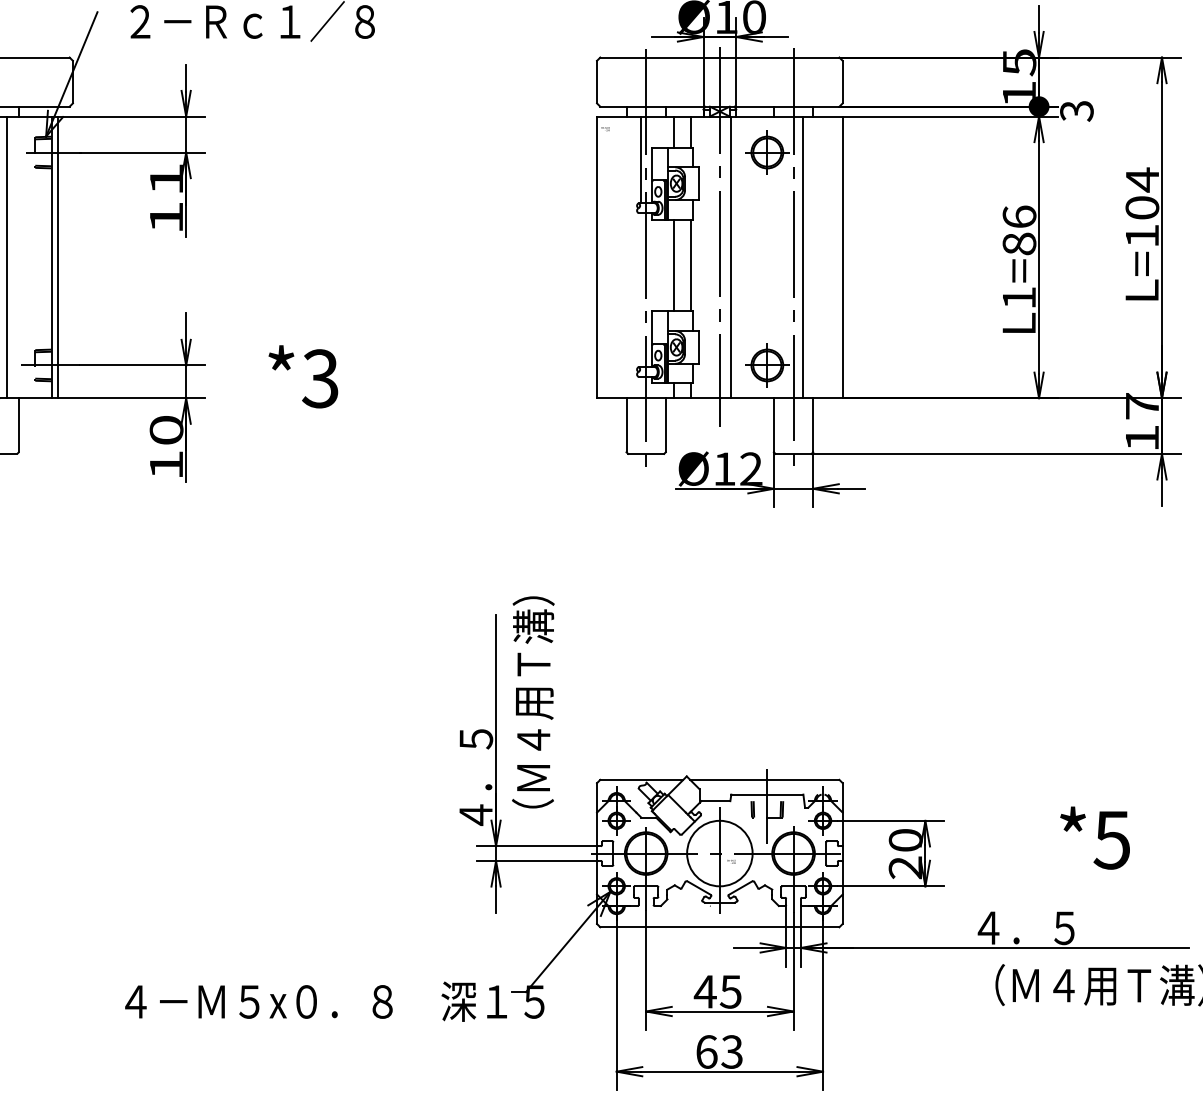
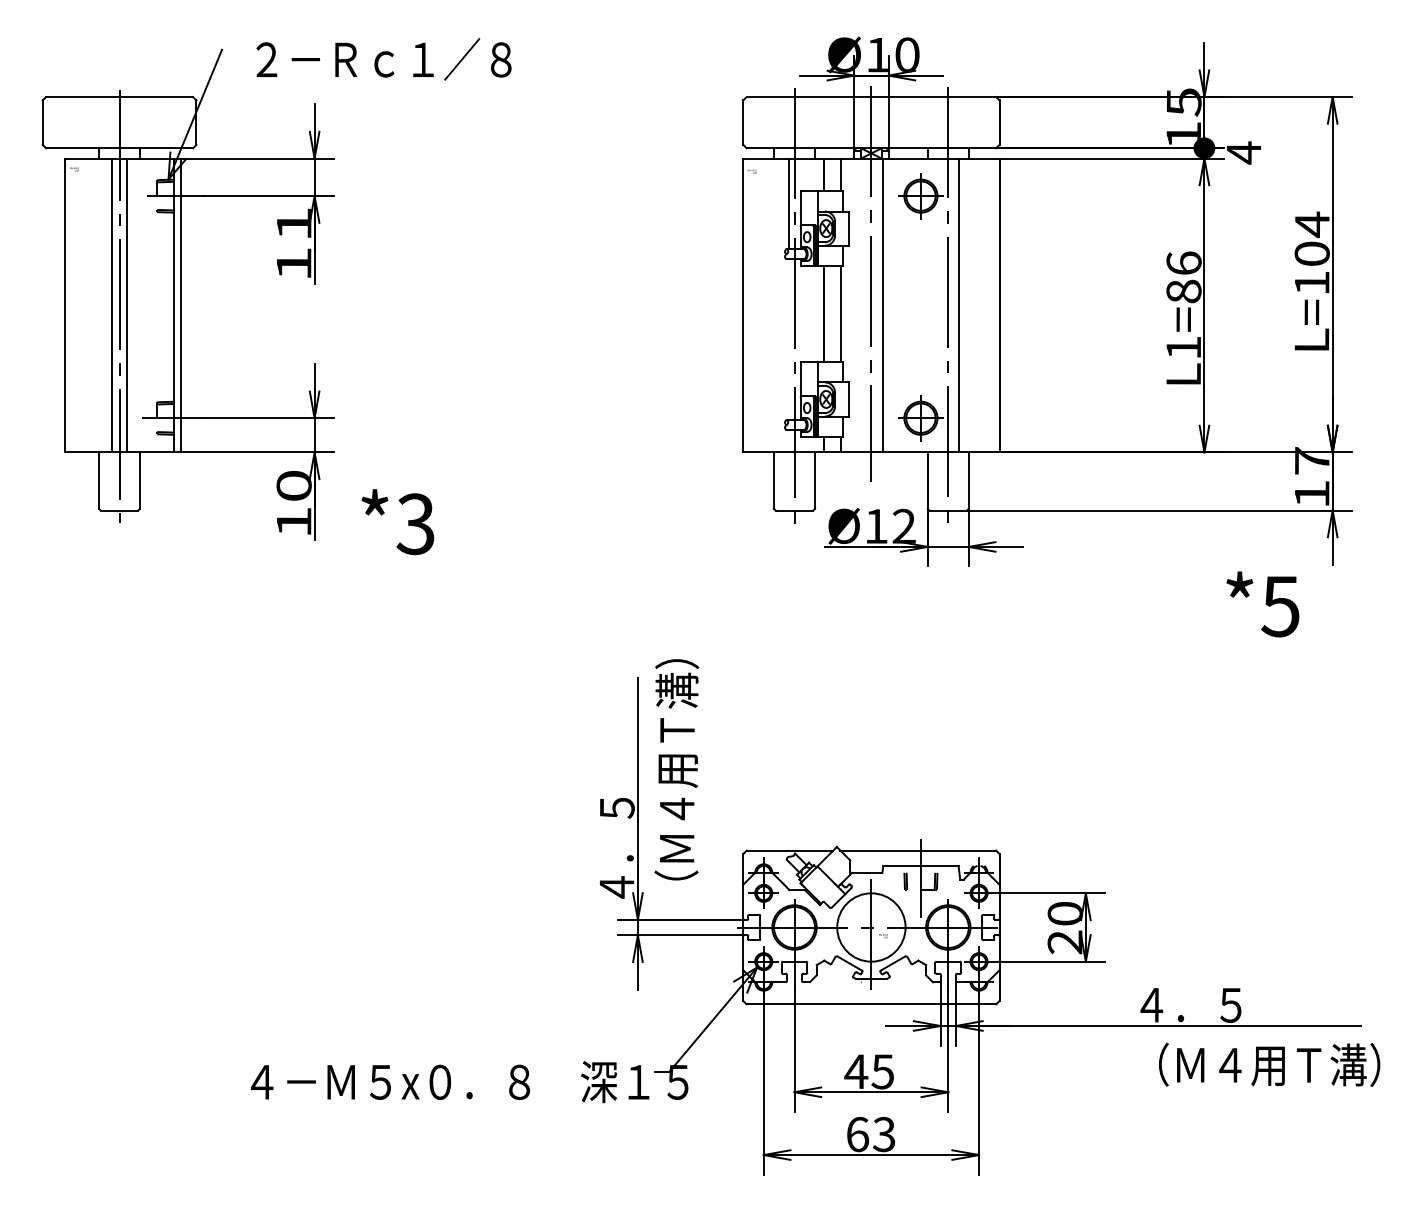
text: (1076, 110) -> (1243, 152), 3 -> 4
text: (303, 377) -> (397, 522), moved
text: (1094, 838) -> (1262, 604), moved

